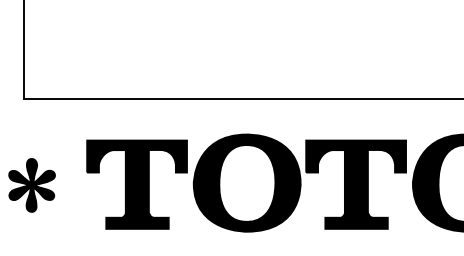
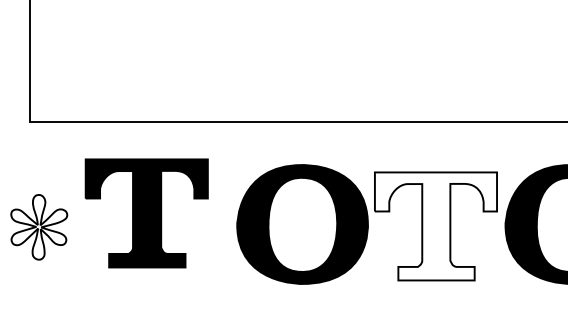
fill: (32, 184) -> (39, 226), removed
part: (136, 184) -> (146, 213), moved
fill: (355, 184) -> (435, 226), removed

